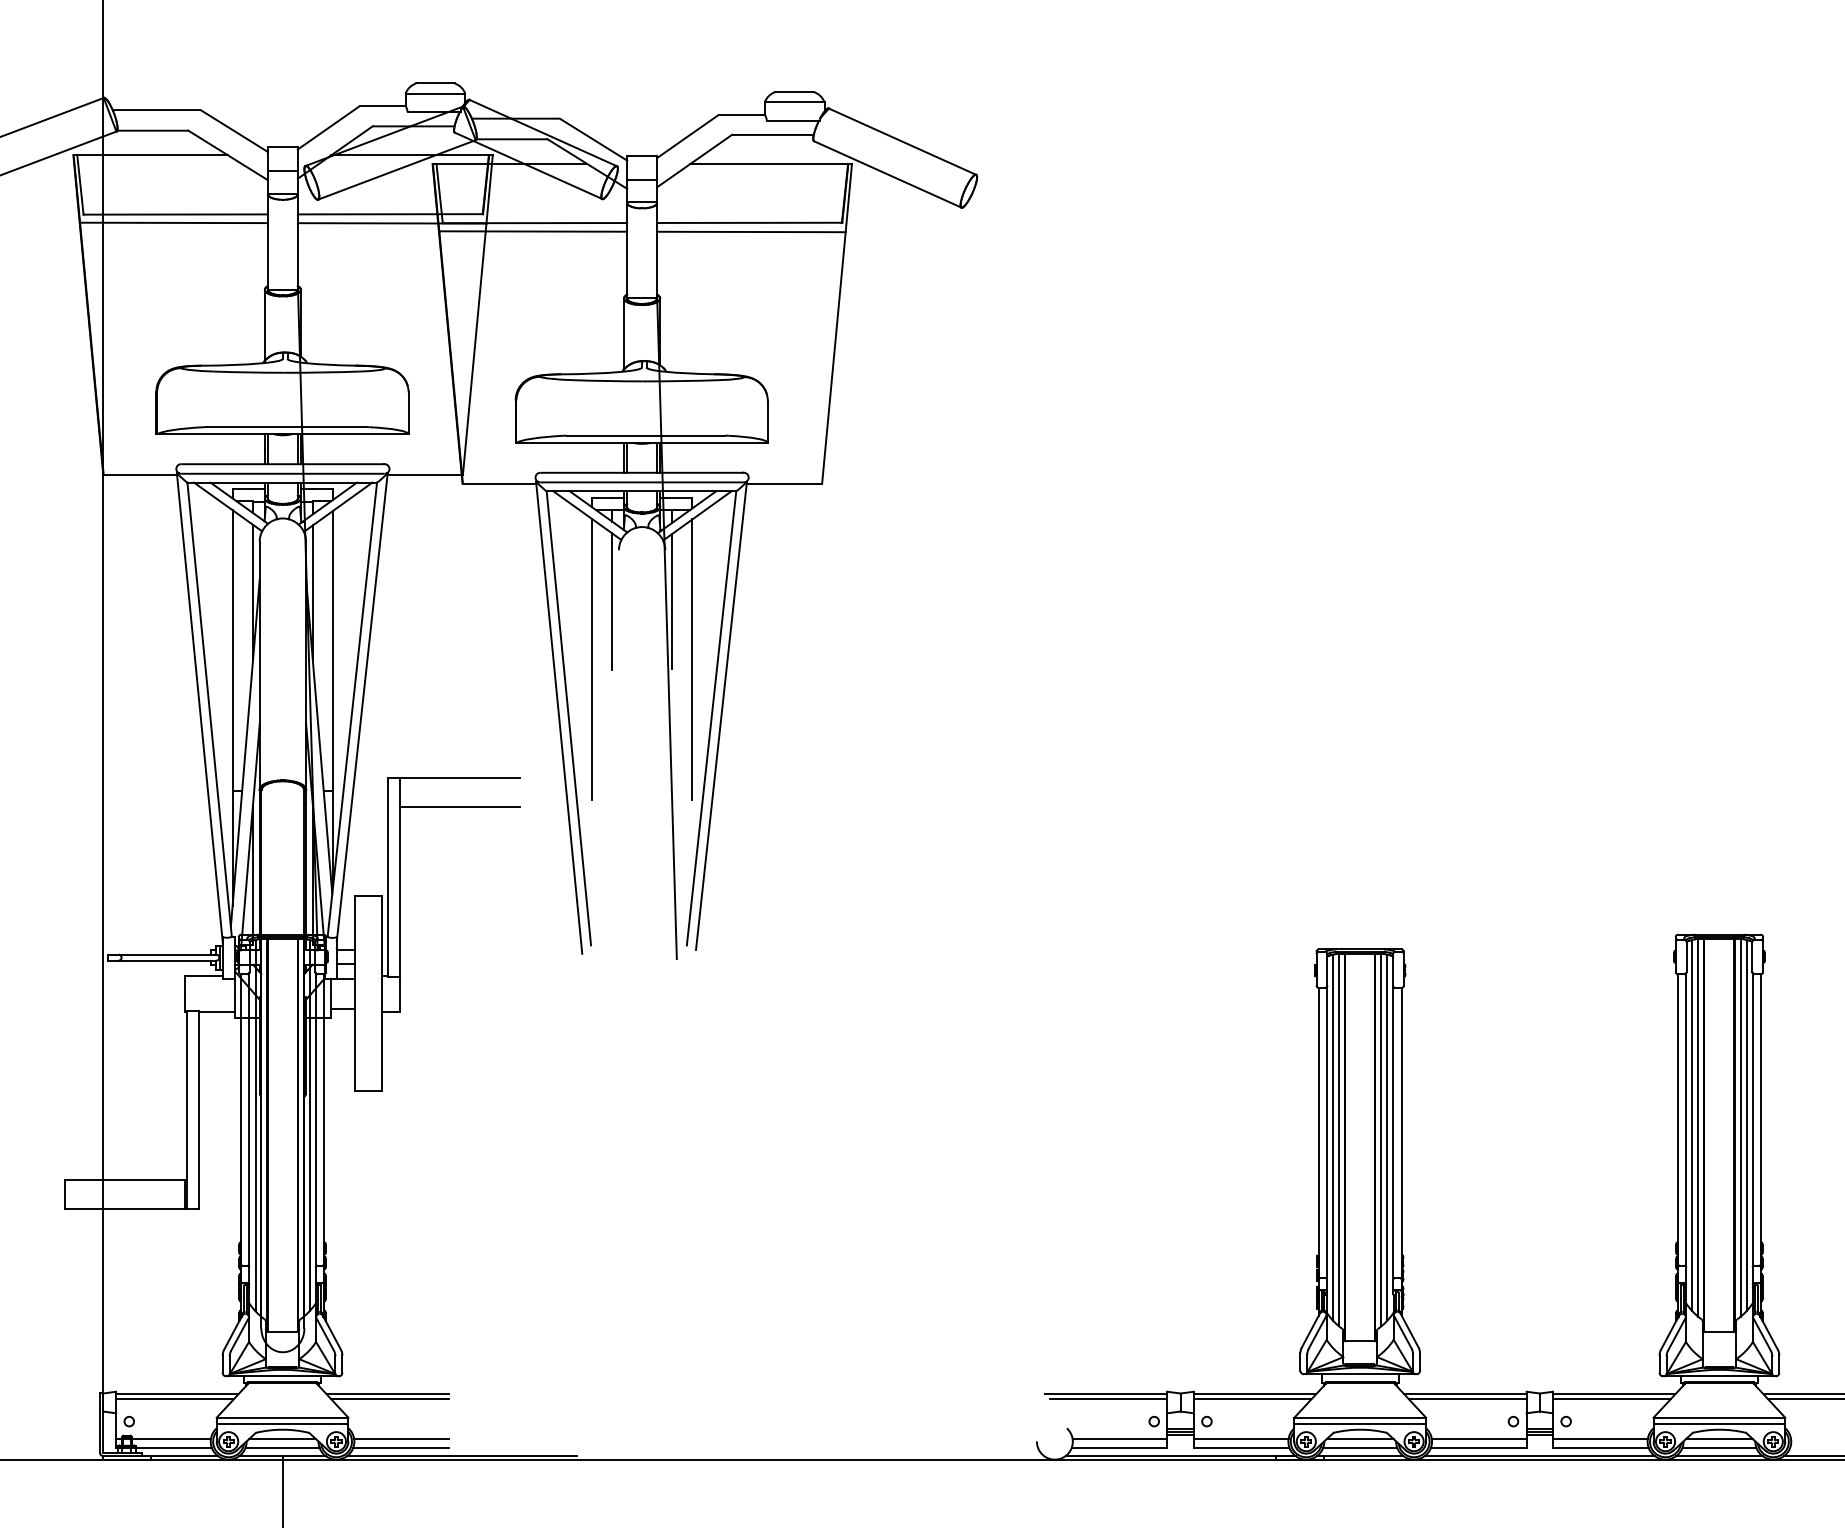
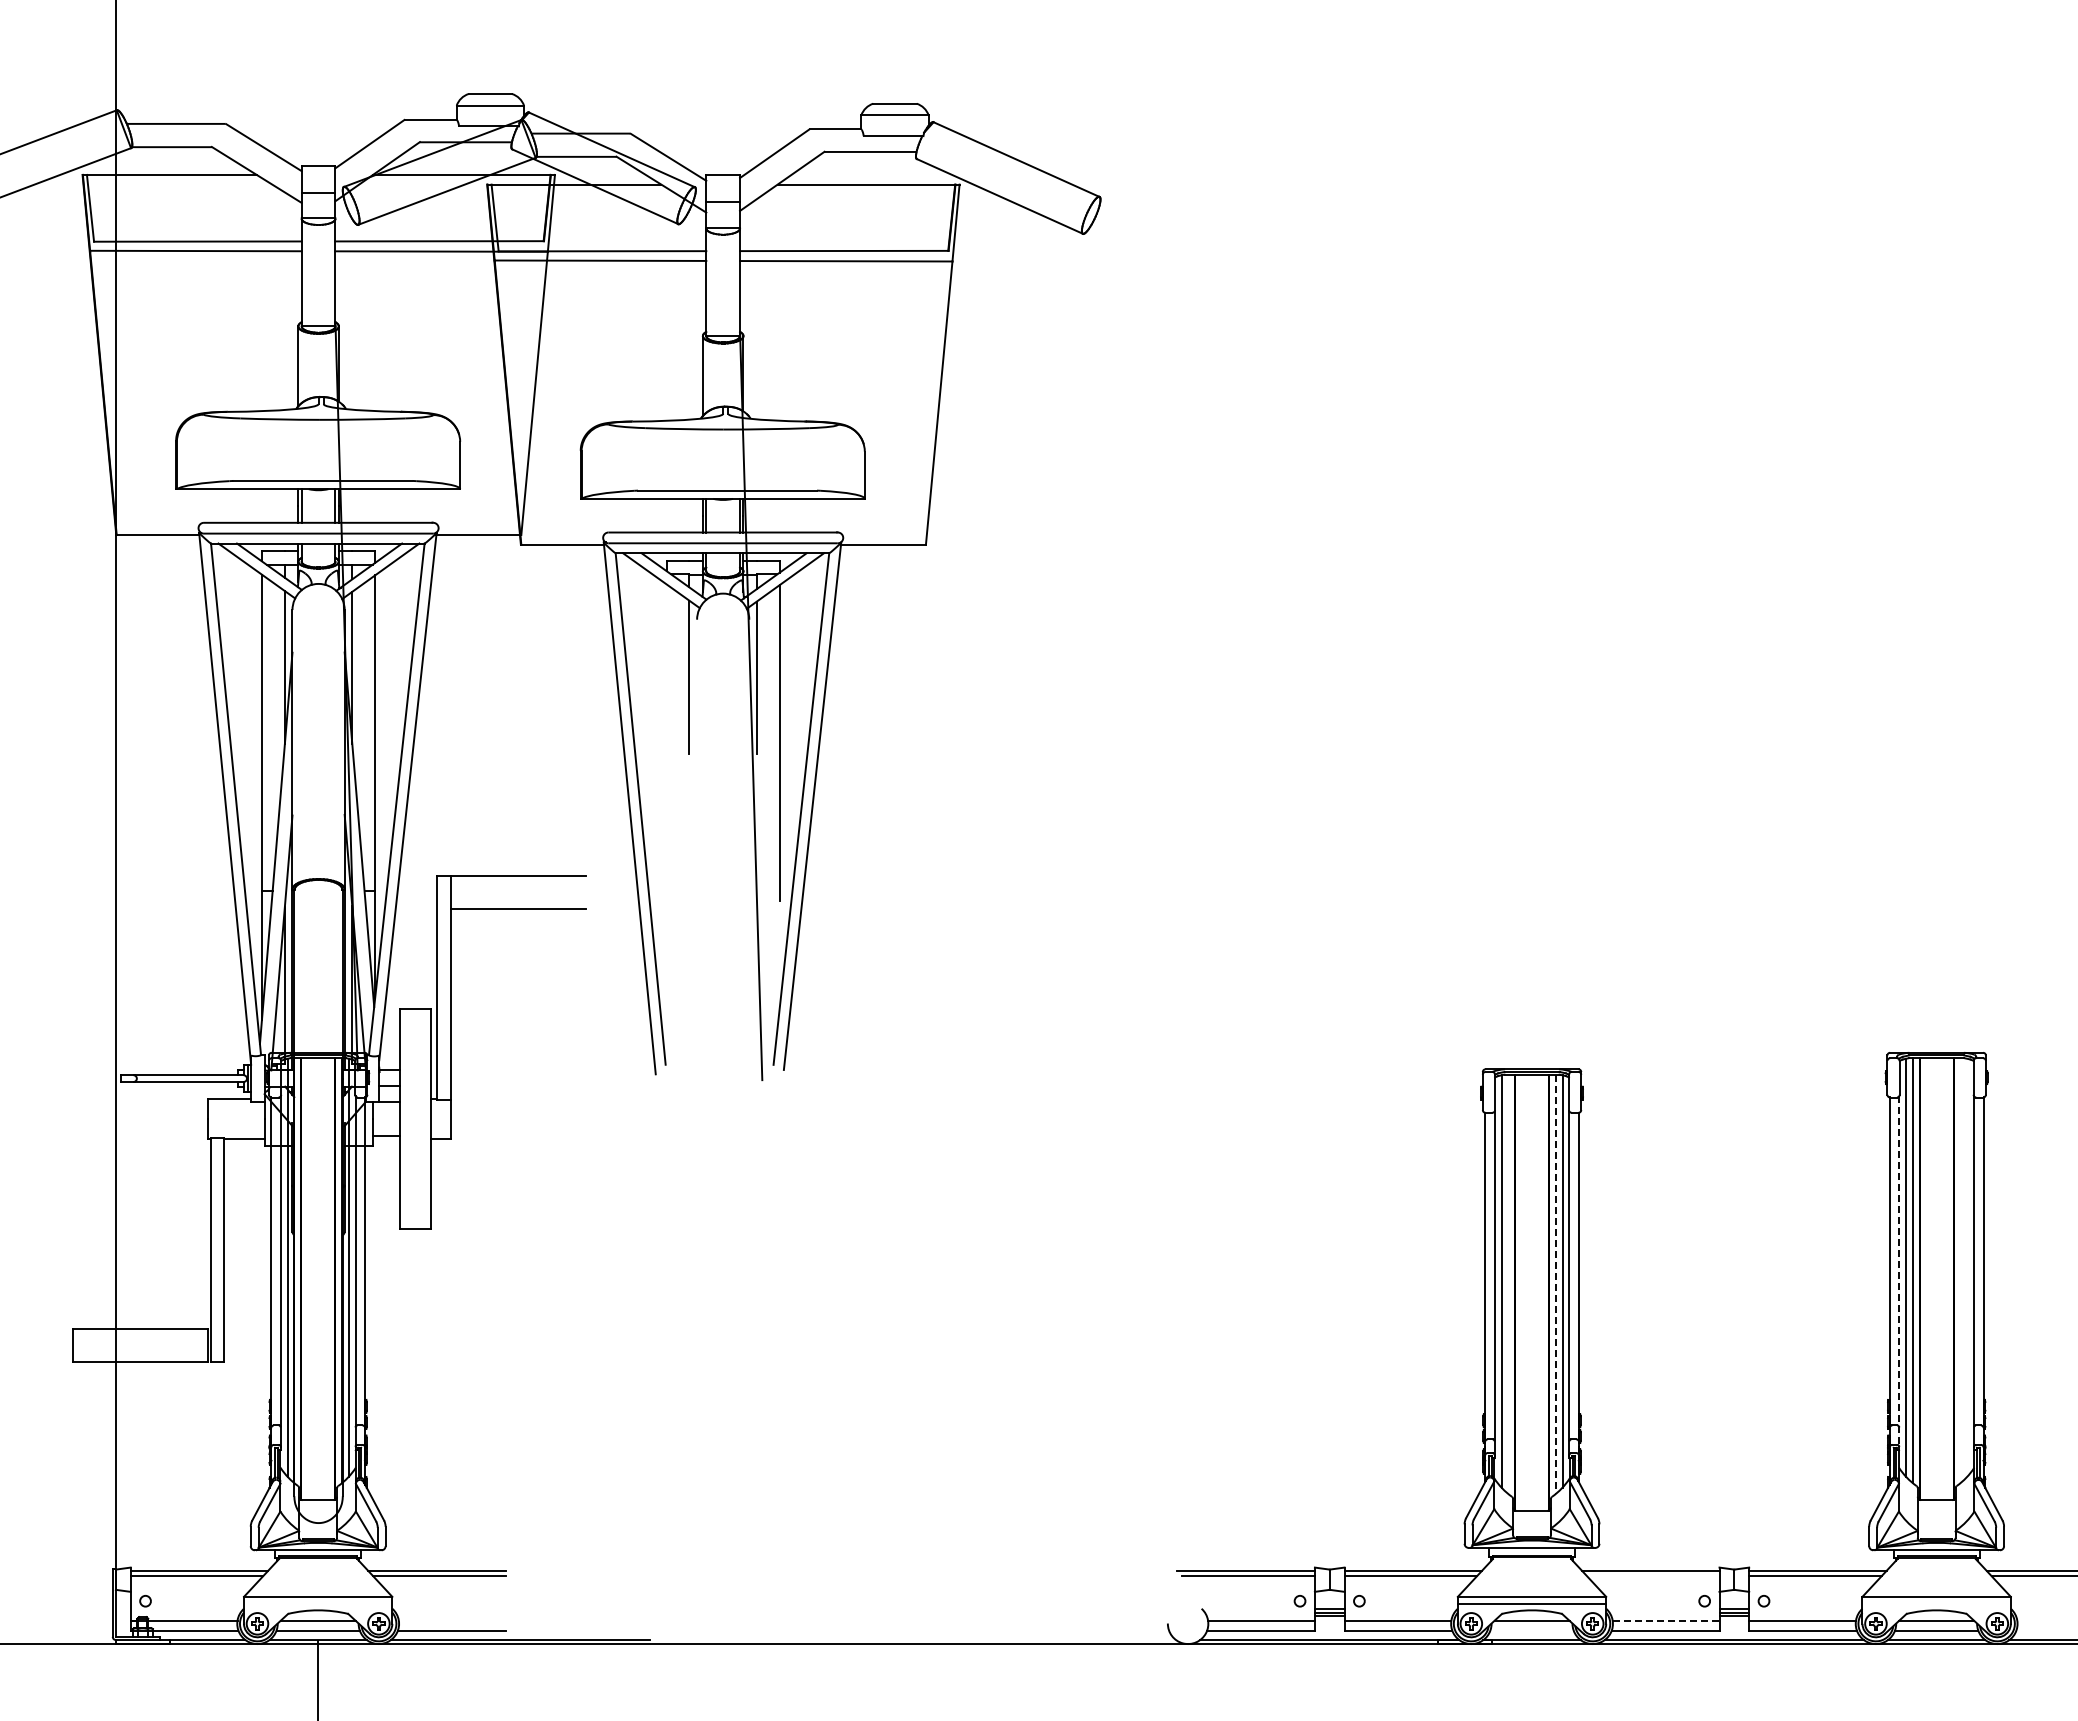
line: (591, 659) -> (666, 742), removed
line: (1746, 1125) -> (1967, 1267), removed
line: (1740, 1127) -> (1960, 1270), removed
line: (1686, 1129) -> (1899, 1272), solid -> dashed
line: (1339, 1140) -> (1508, 1284), removed
line: (1381, 1140) -> (1555, 1284), solid -> dashed
line: (1468, 1399) -> (1653, 1576), removed
line: (282, 1423) -> (318, 1603), removed
line: (1719, 1423) -> (1936, 1603), removed
line: (400, 1438) -> (451, 1620), removed
line: (1479, 1438) -> (1666, 1620), solid -> dashed
line: (1359, 1447) -> (1531, 1630), removed

